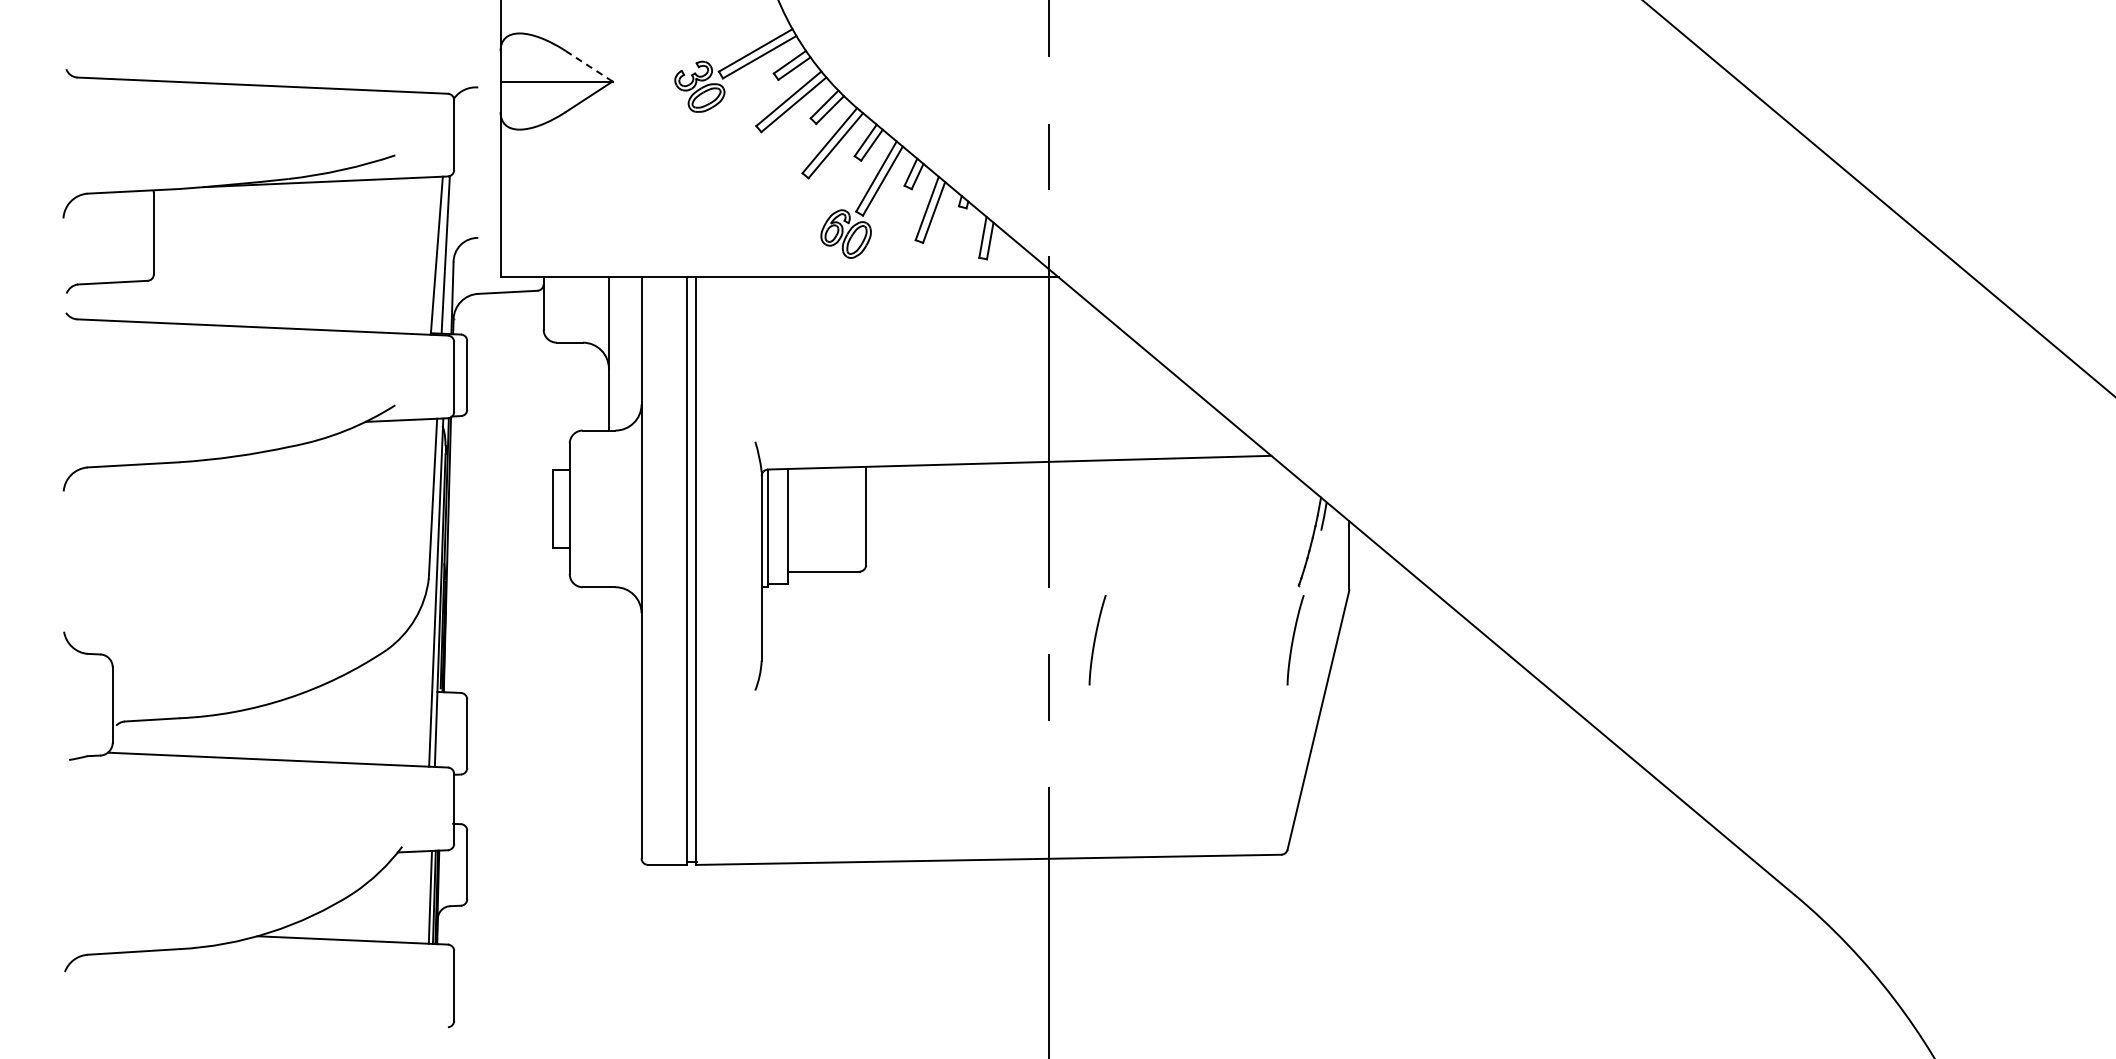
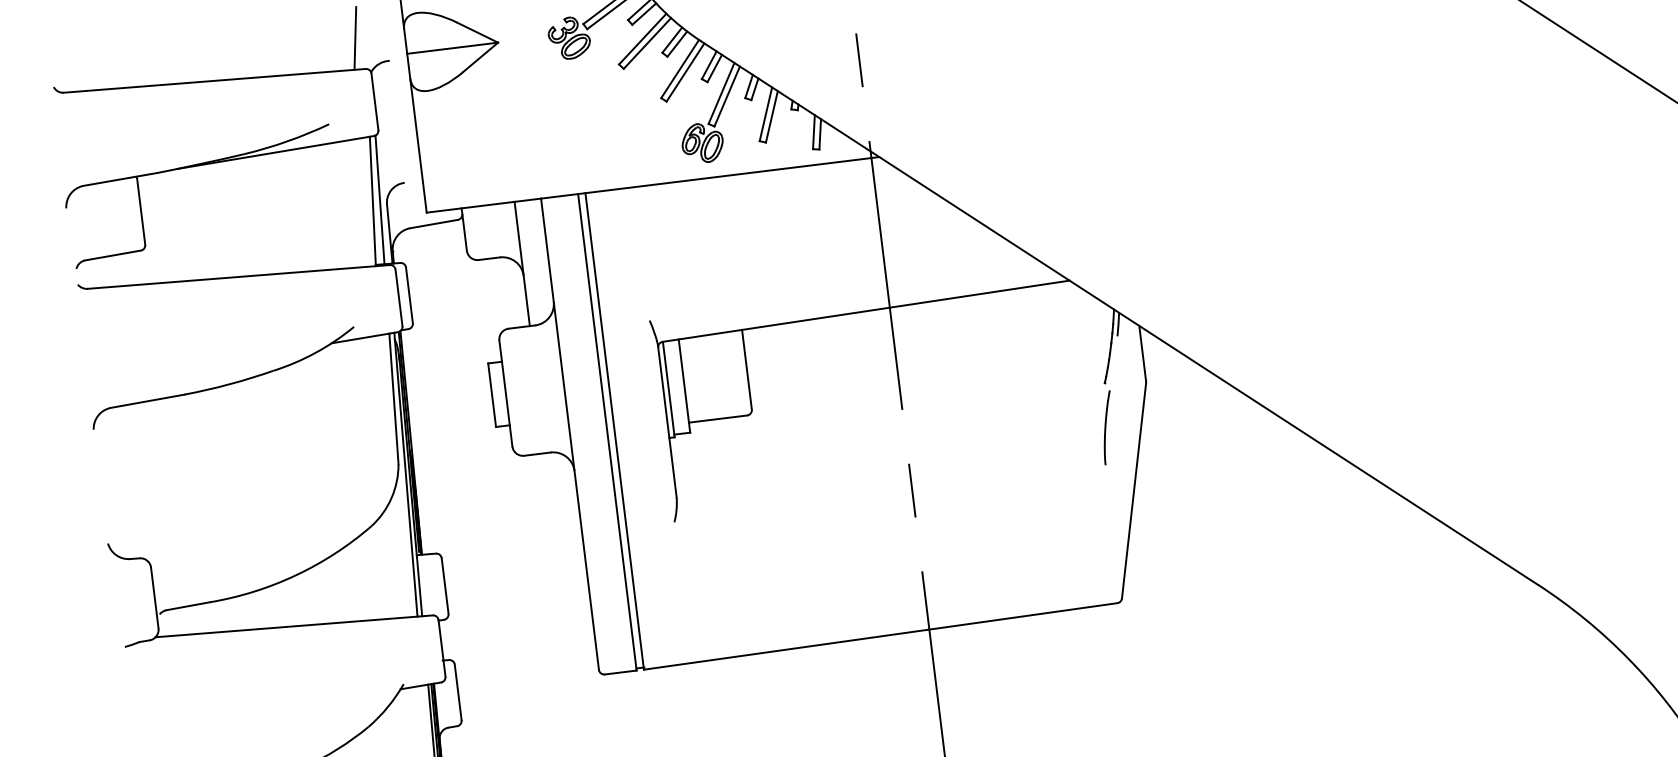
line: (439, 55) -> (355, 38), added
line: (589, 66) -> (477, 32), dashed -> solid
curve: (1095, 640) -> (945, 447), removed

